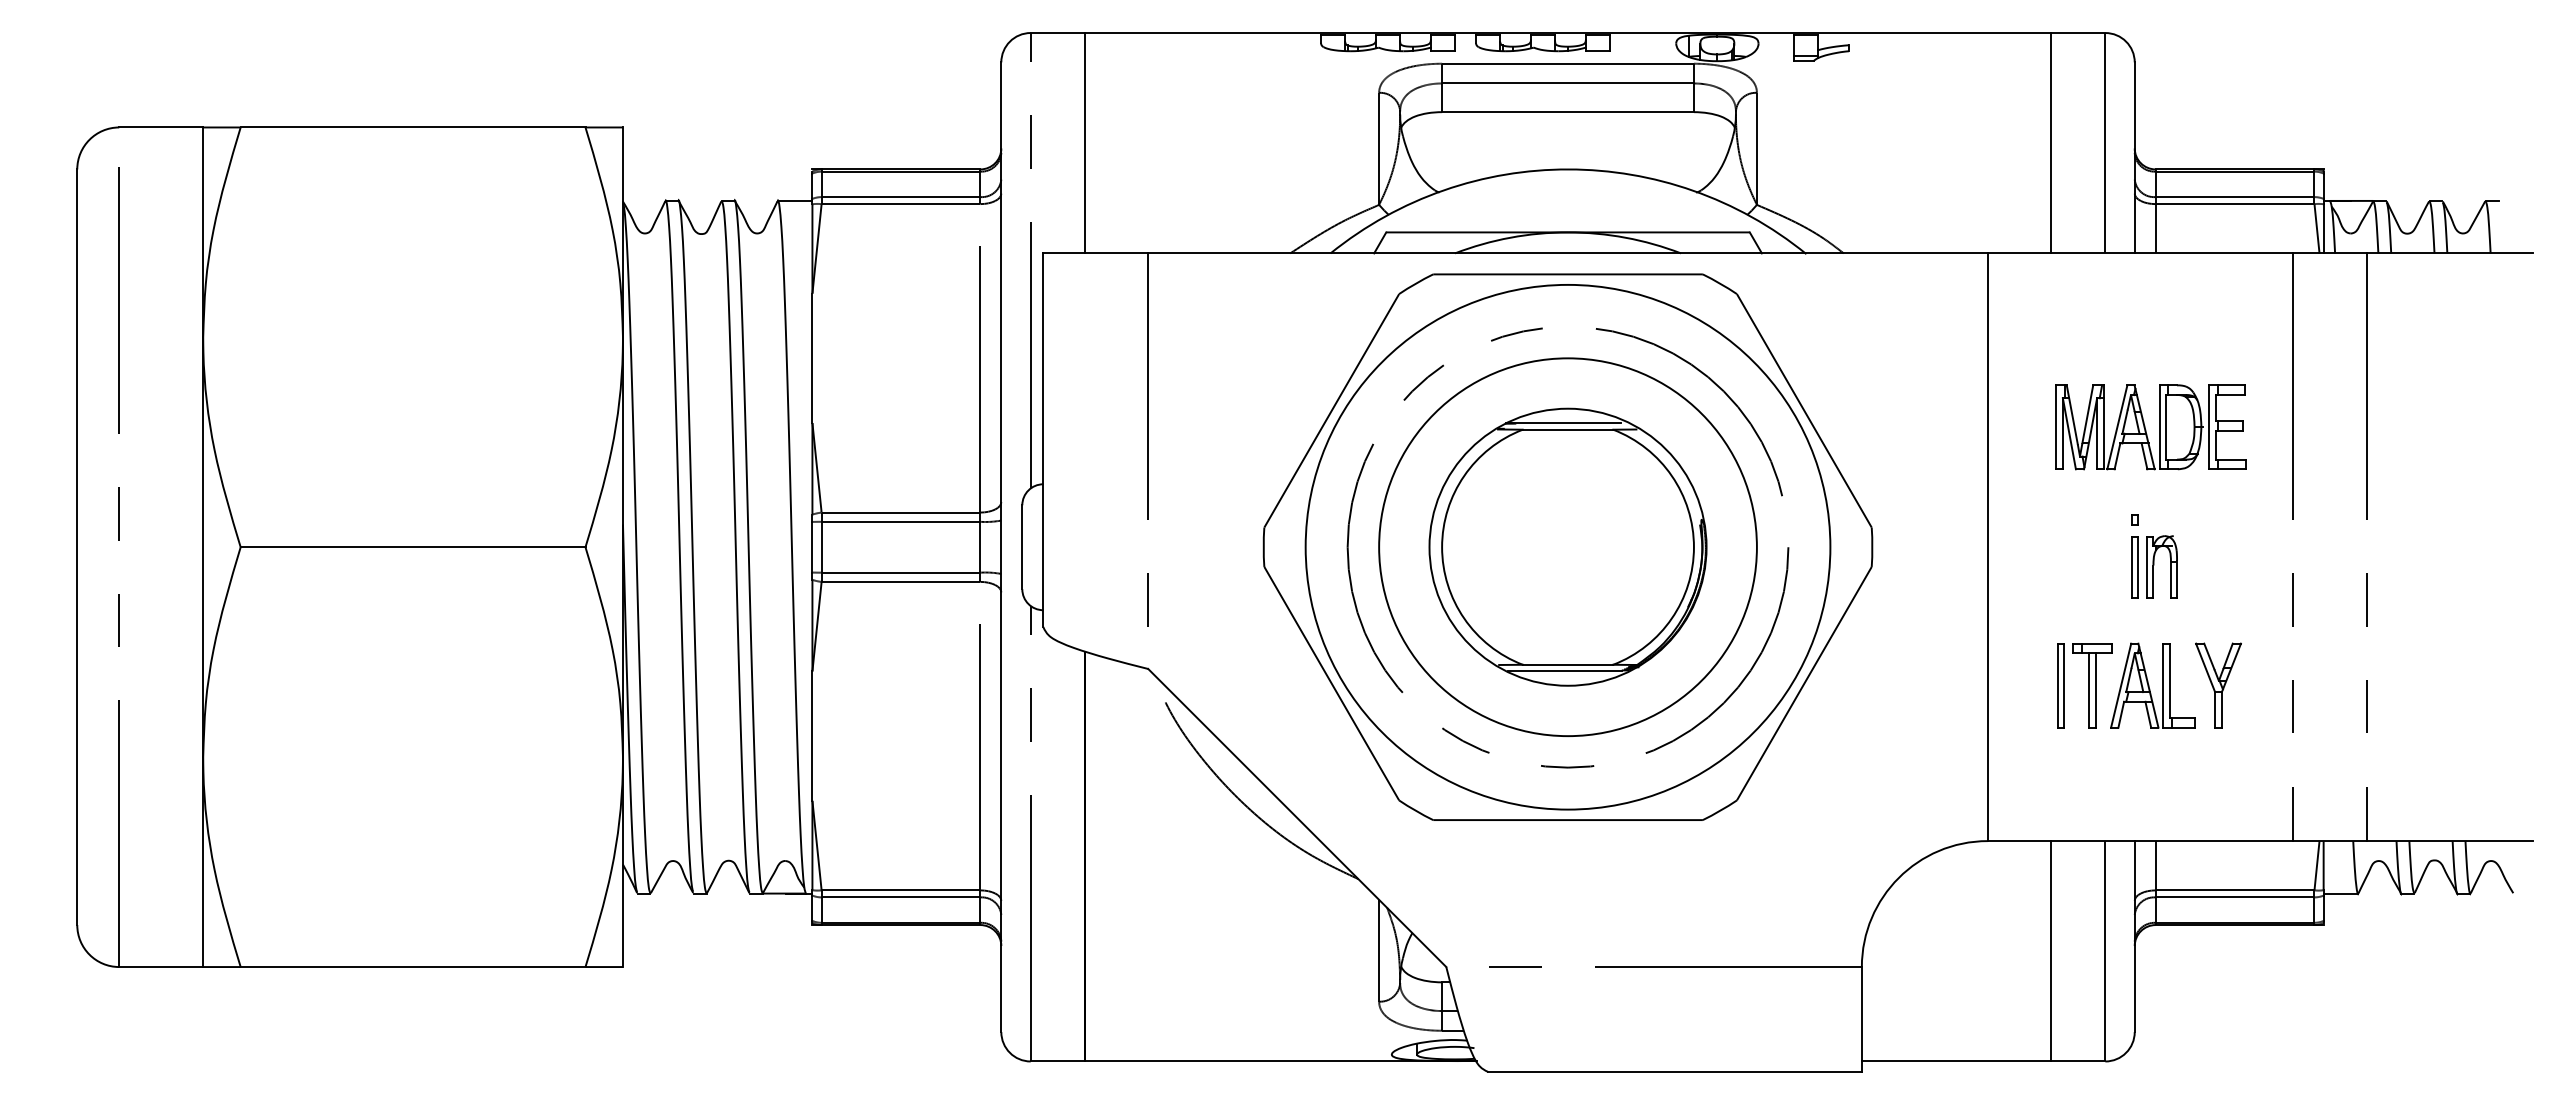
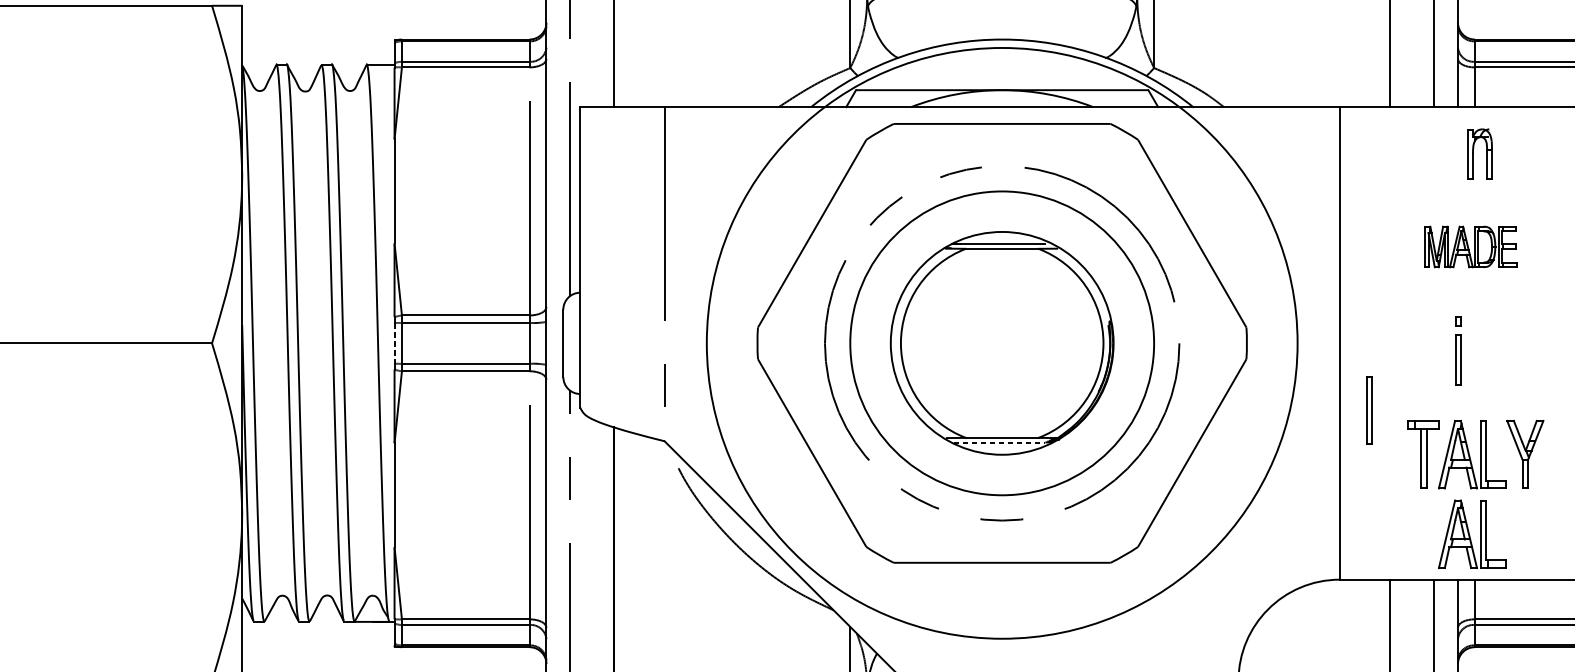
part: (2150, 427) -> (1470, 247), size x0.6
circle: (1567, 546) -> (1001, 342), size x1.4
line: (812, 547) -> (394, 343), solid -> dashed
part: (2154, 565) -> (1473, 152), moved
line: (1564, 671) -> (999, 443), solid -> dashed
part: (2060, 685) -> (1369, 410), moved
part: (2152, 784) -> (1472, 534), added

